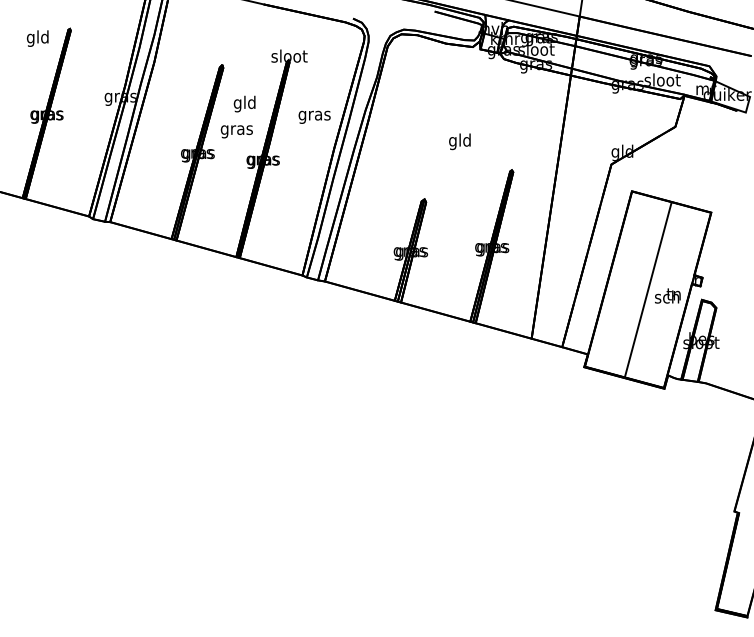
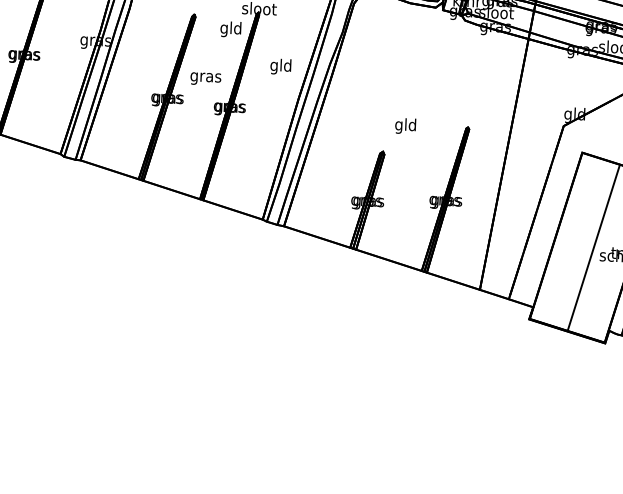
text: (244, 103) -> (230, 28), moved
text: (314, 115) -> (280, 66), gras -> gld
text: (459, 141) -> (405, 125), moved

